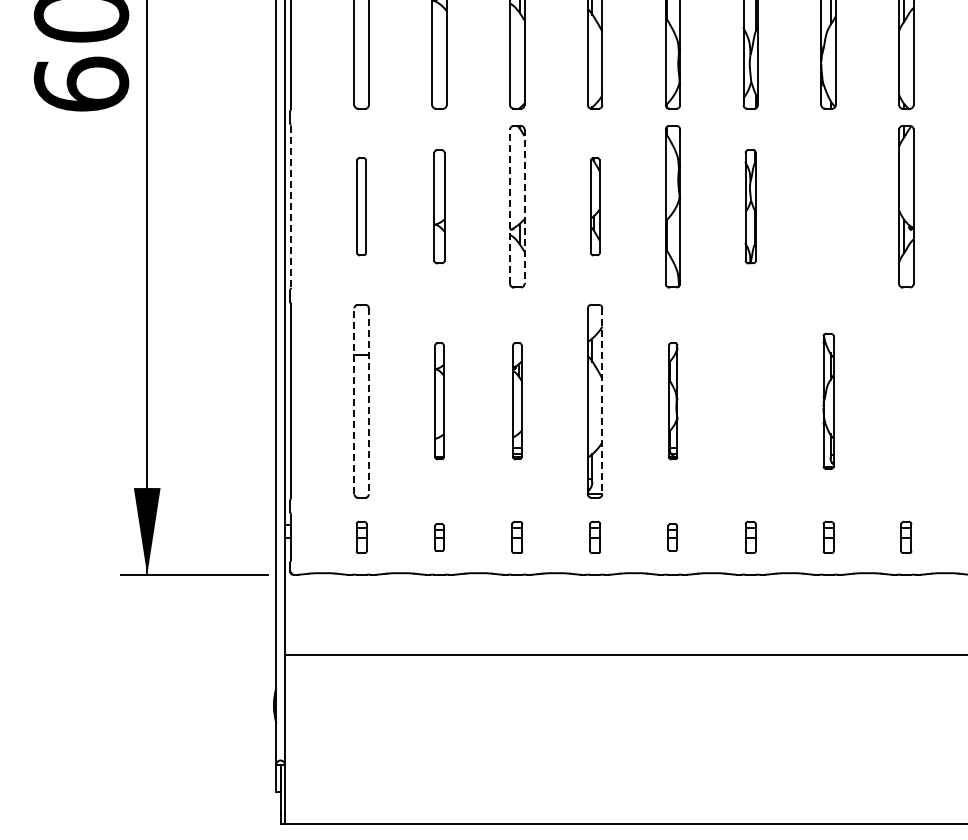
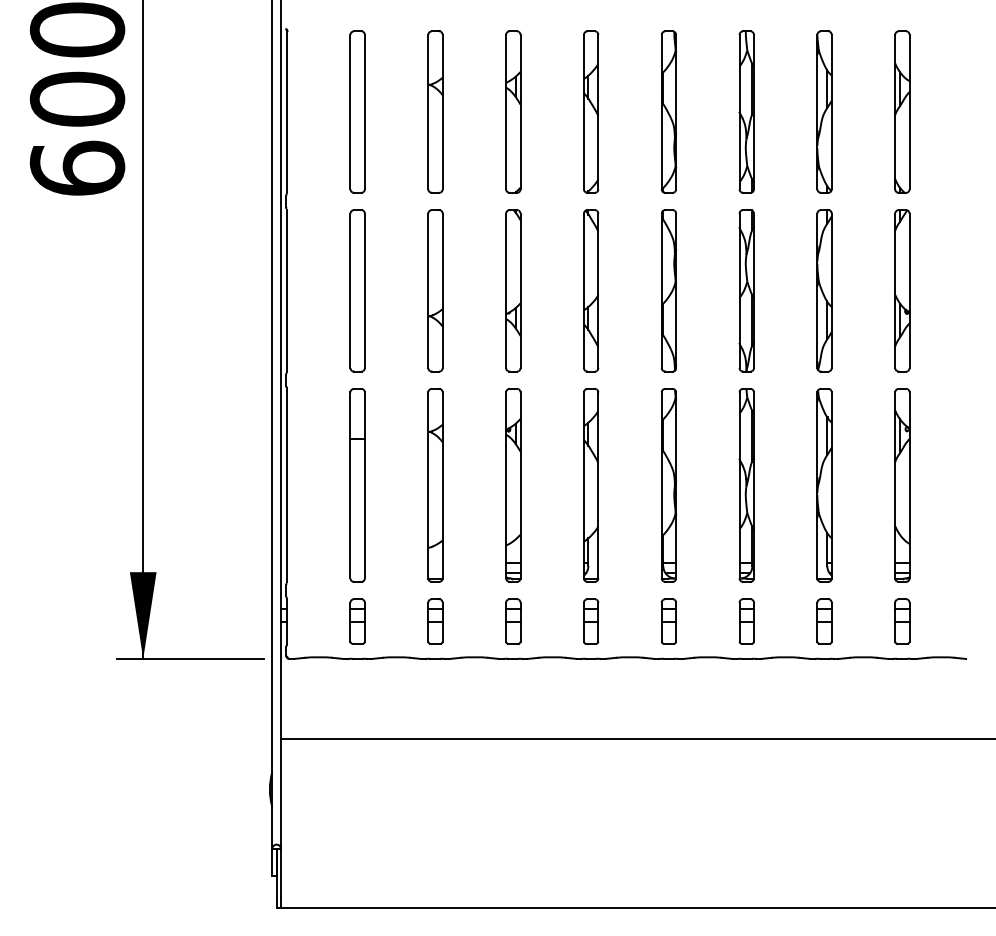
part: (361, 206) -> (357, 290), size x1.67
part: (439, 206) -> (435, 290), size x1.43
line: (510, 206) -> (506, 290), dashed -> solid
part: (595, 206) -> (591, 290), size x1.67
part: (750, 206) -> (746, 290), size x1.43
part: (828, 206) -> (824, 290), added
line: (291, 207) -> (287, 291), dashed -> solid
line: (524, 207) -> (520, 291), dashed -> solid
line: (354, 400) -> (350, 484), dashed -> solid
line: (368, 401) -> (364, 485), dashed -> solid
part: (439, 401) -> (435, 485), size x1.67
part: (517, 401) -> (513, 485), size x1.67
line: (602, 401) -> (598, 485), dashed -> solid
part: (673, 401) -> (669, 485), size x1.67
part: (750, 401) -> (746, 485), added
part: (828, 401) -> (824, 485), size x1.43
part: (906, 401) -> (902, 485), added
part: (361, 537) -> (357, 621), size x1.43
part: (439, 537) -> (435, 621), size x1.67
part: (517, 537) -> (513, 621), size x1.43
part: (595, 537) -> (591, 621), size x1.43
part: (672, 537) -> (668, 621), size x1.67
part: (750, 537) -> (746, 621), size x1.43
part: (828, 537) -> (824, 621), size x1.43
part: (906, 537) -> (902, 621), size x1.43

